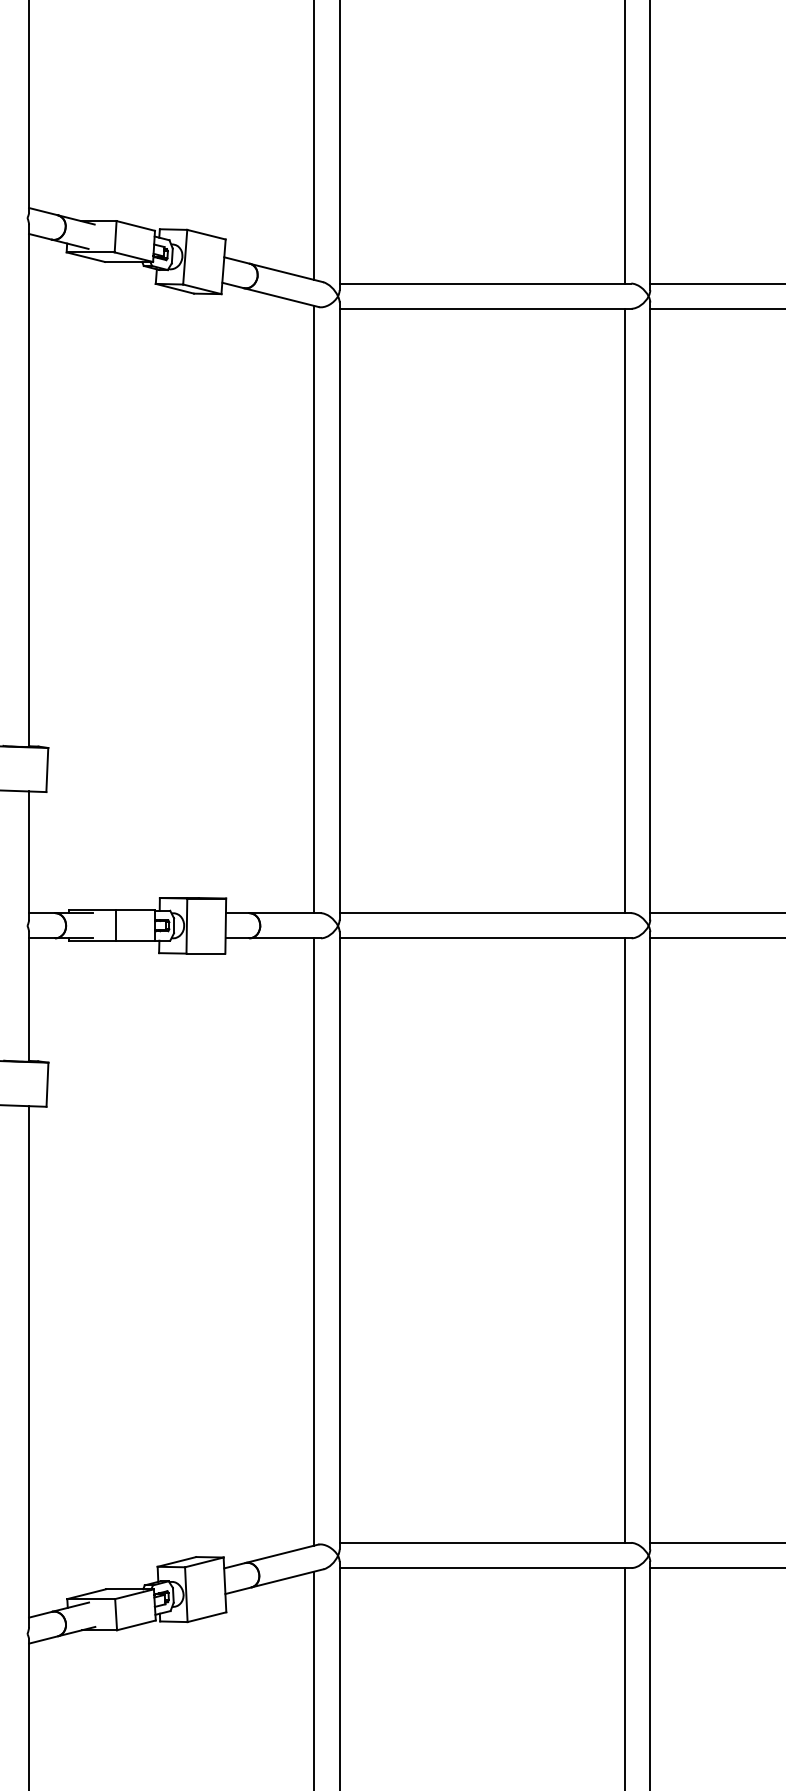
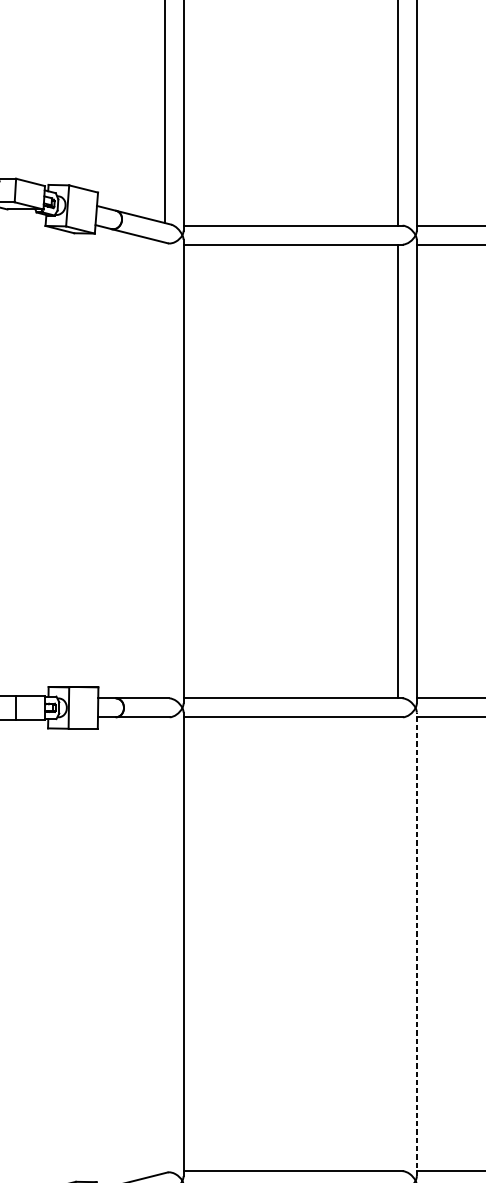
line: (314, 609) -> (164, 470), removed
line: (625, 1240) -> (398, 944), removed
line: (650, 1240) -> (416, 944), solid -> dashed
line: (314, 1241) -> (164, 944), removed

